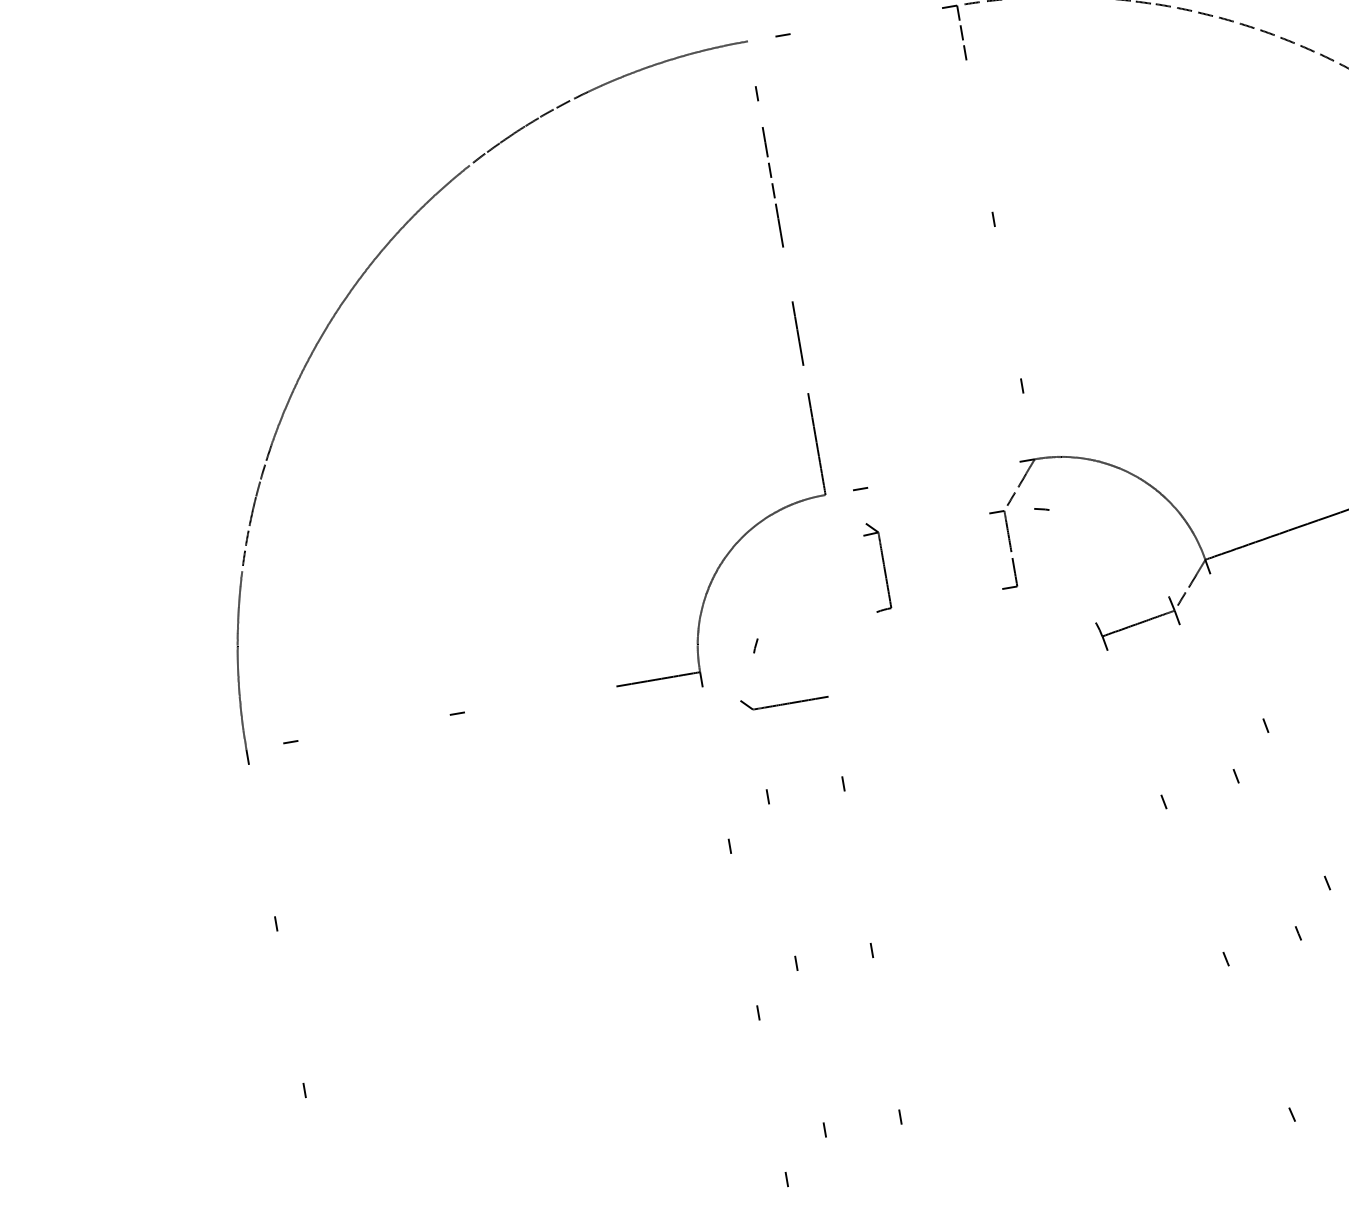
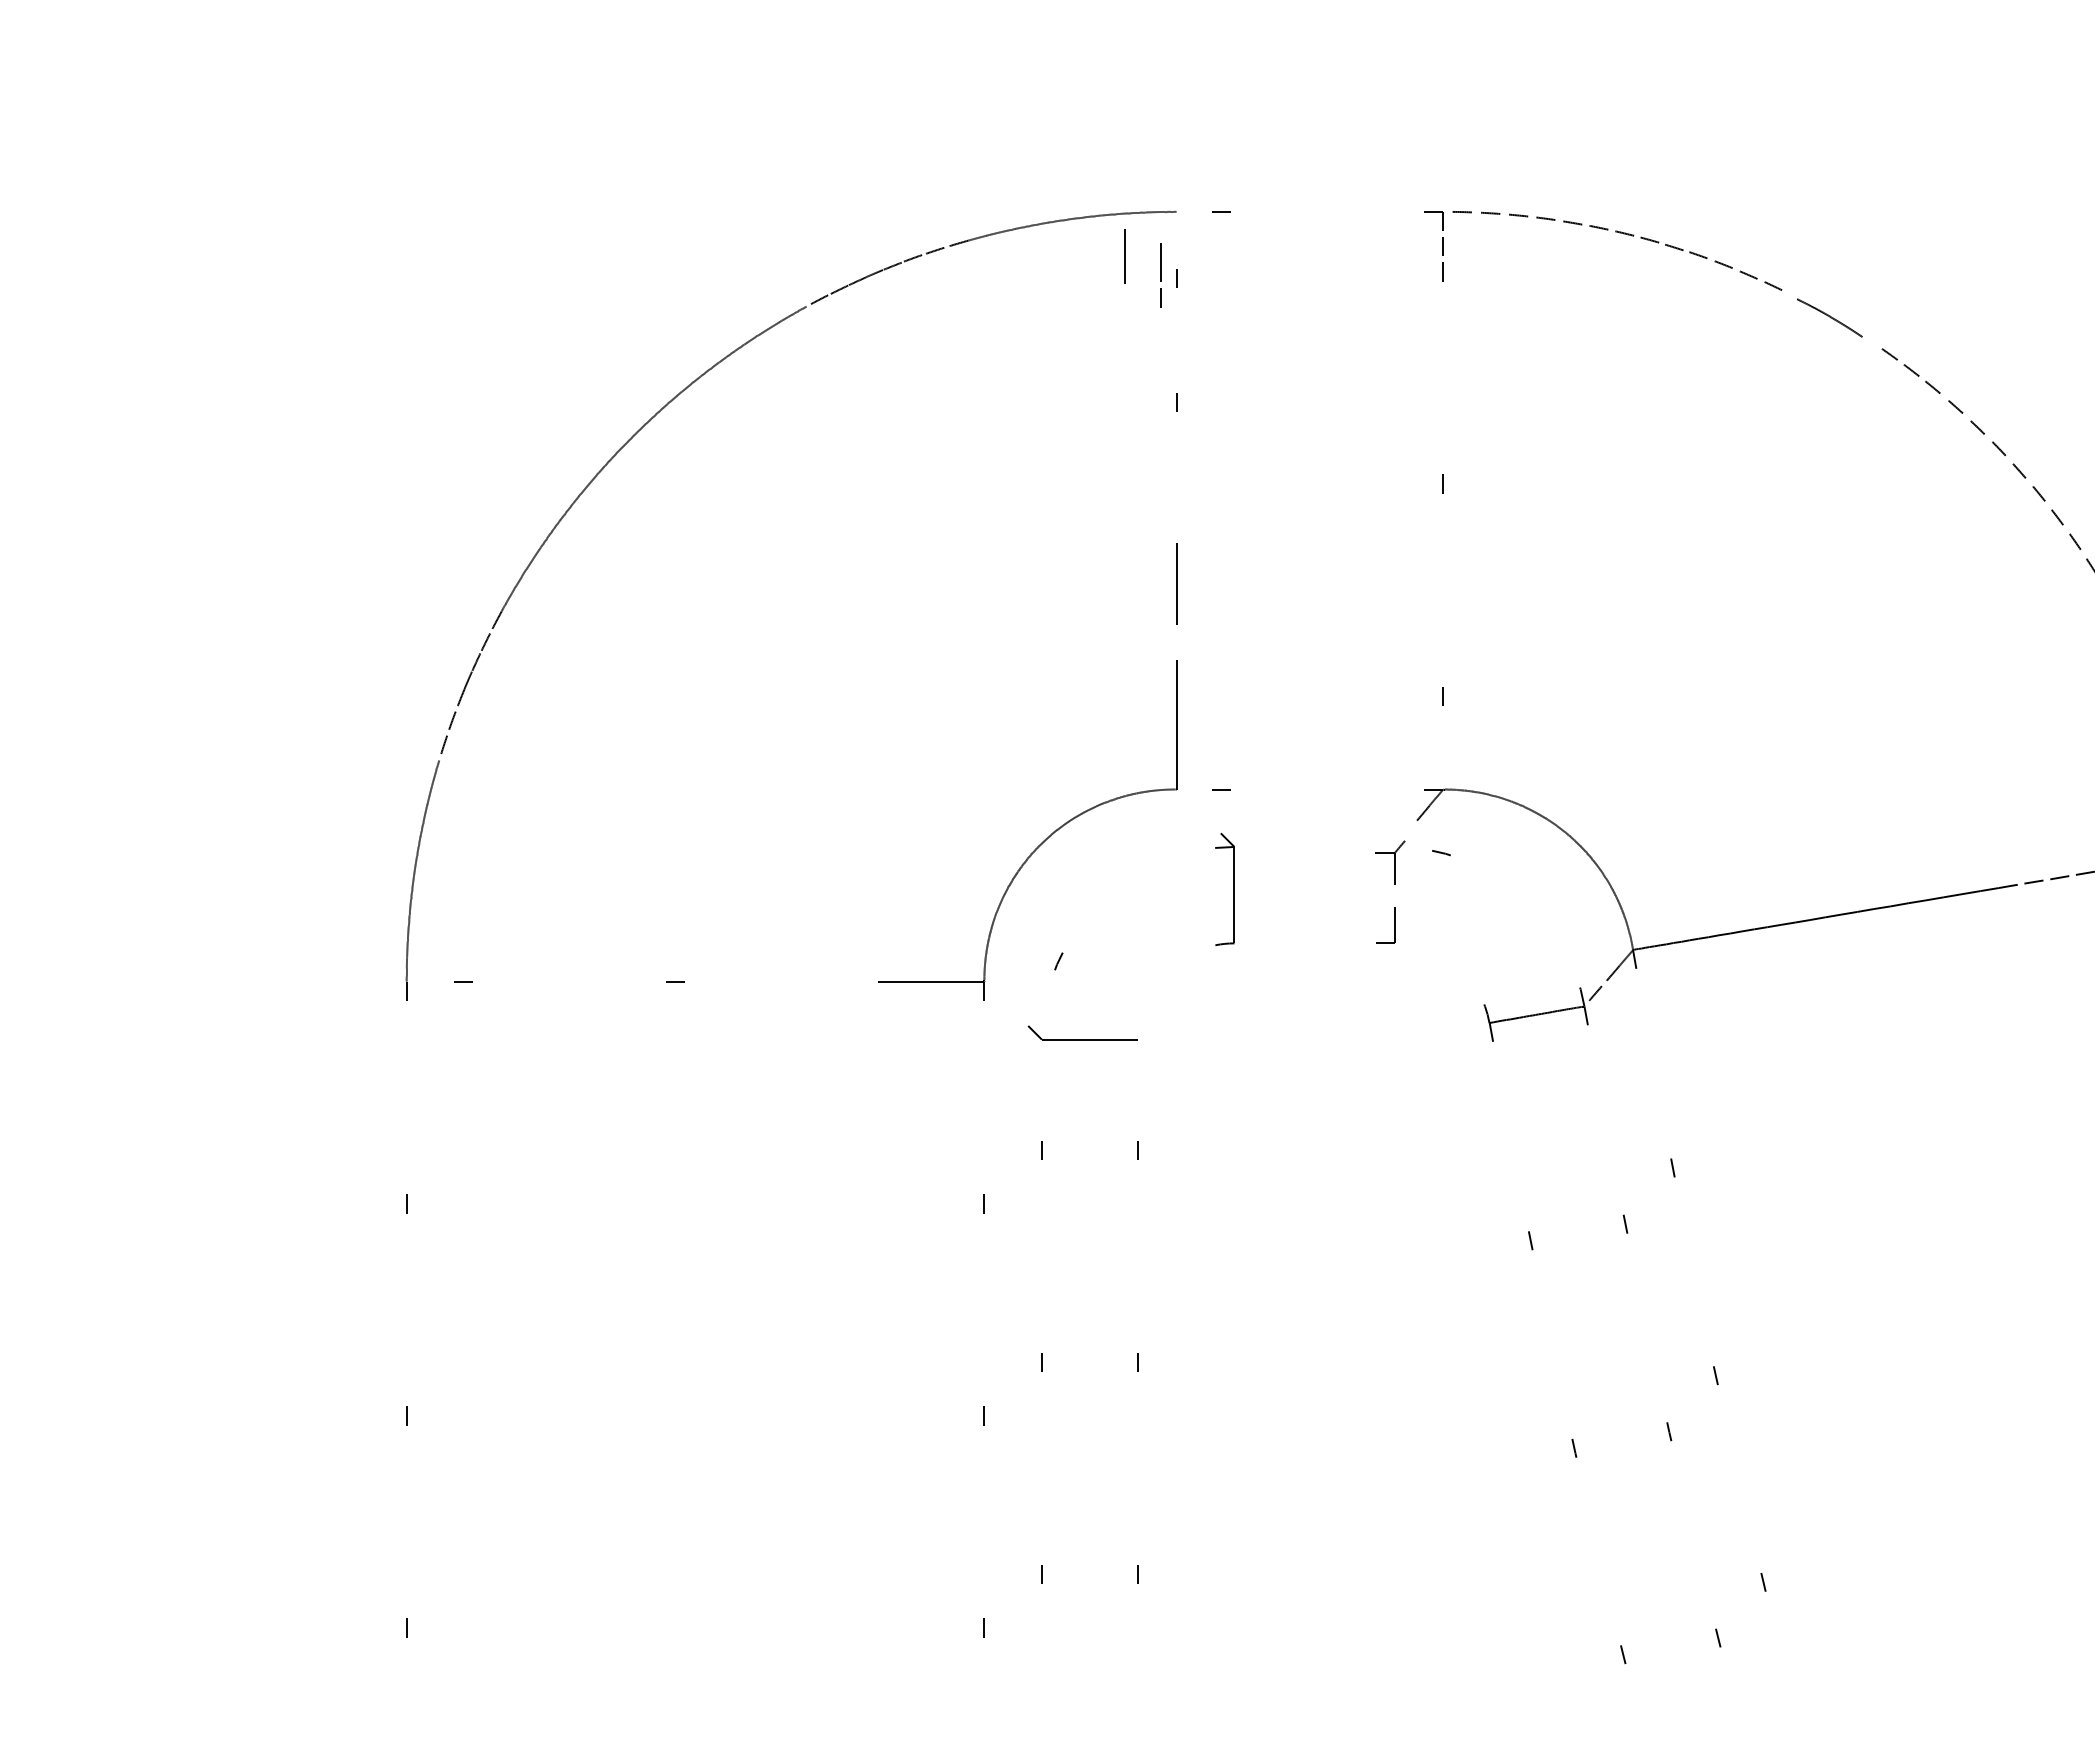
part: (1276, 38) -> (1831, 319), size x0.7
line: (766, 152) -> (1160, 275), moved
line: (779, 225) -> (1124, 256), moved
part: (1006, 523) -> (1394, 862), size x0.6

